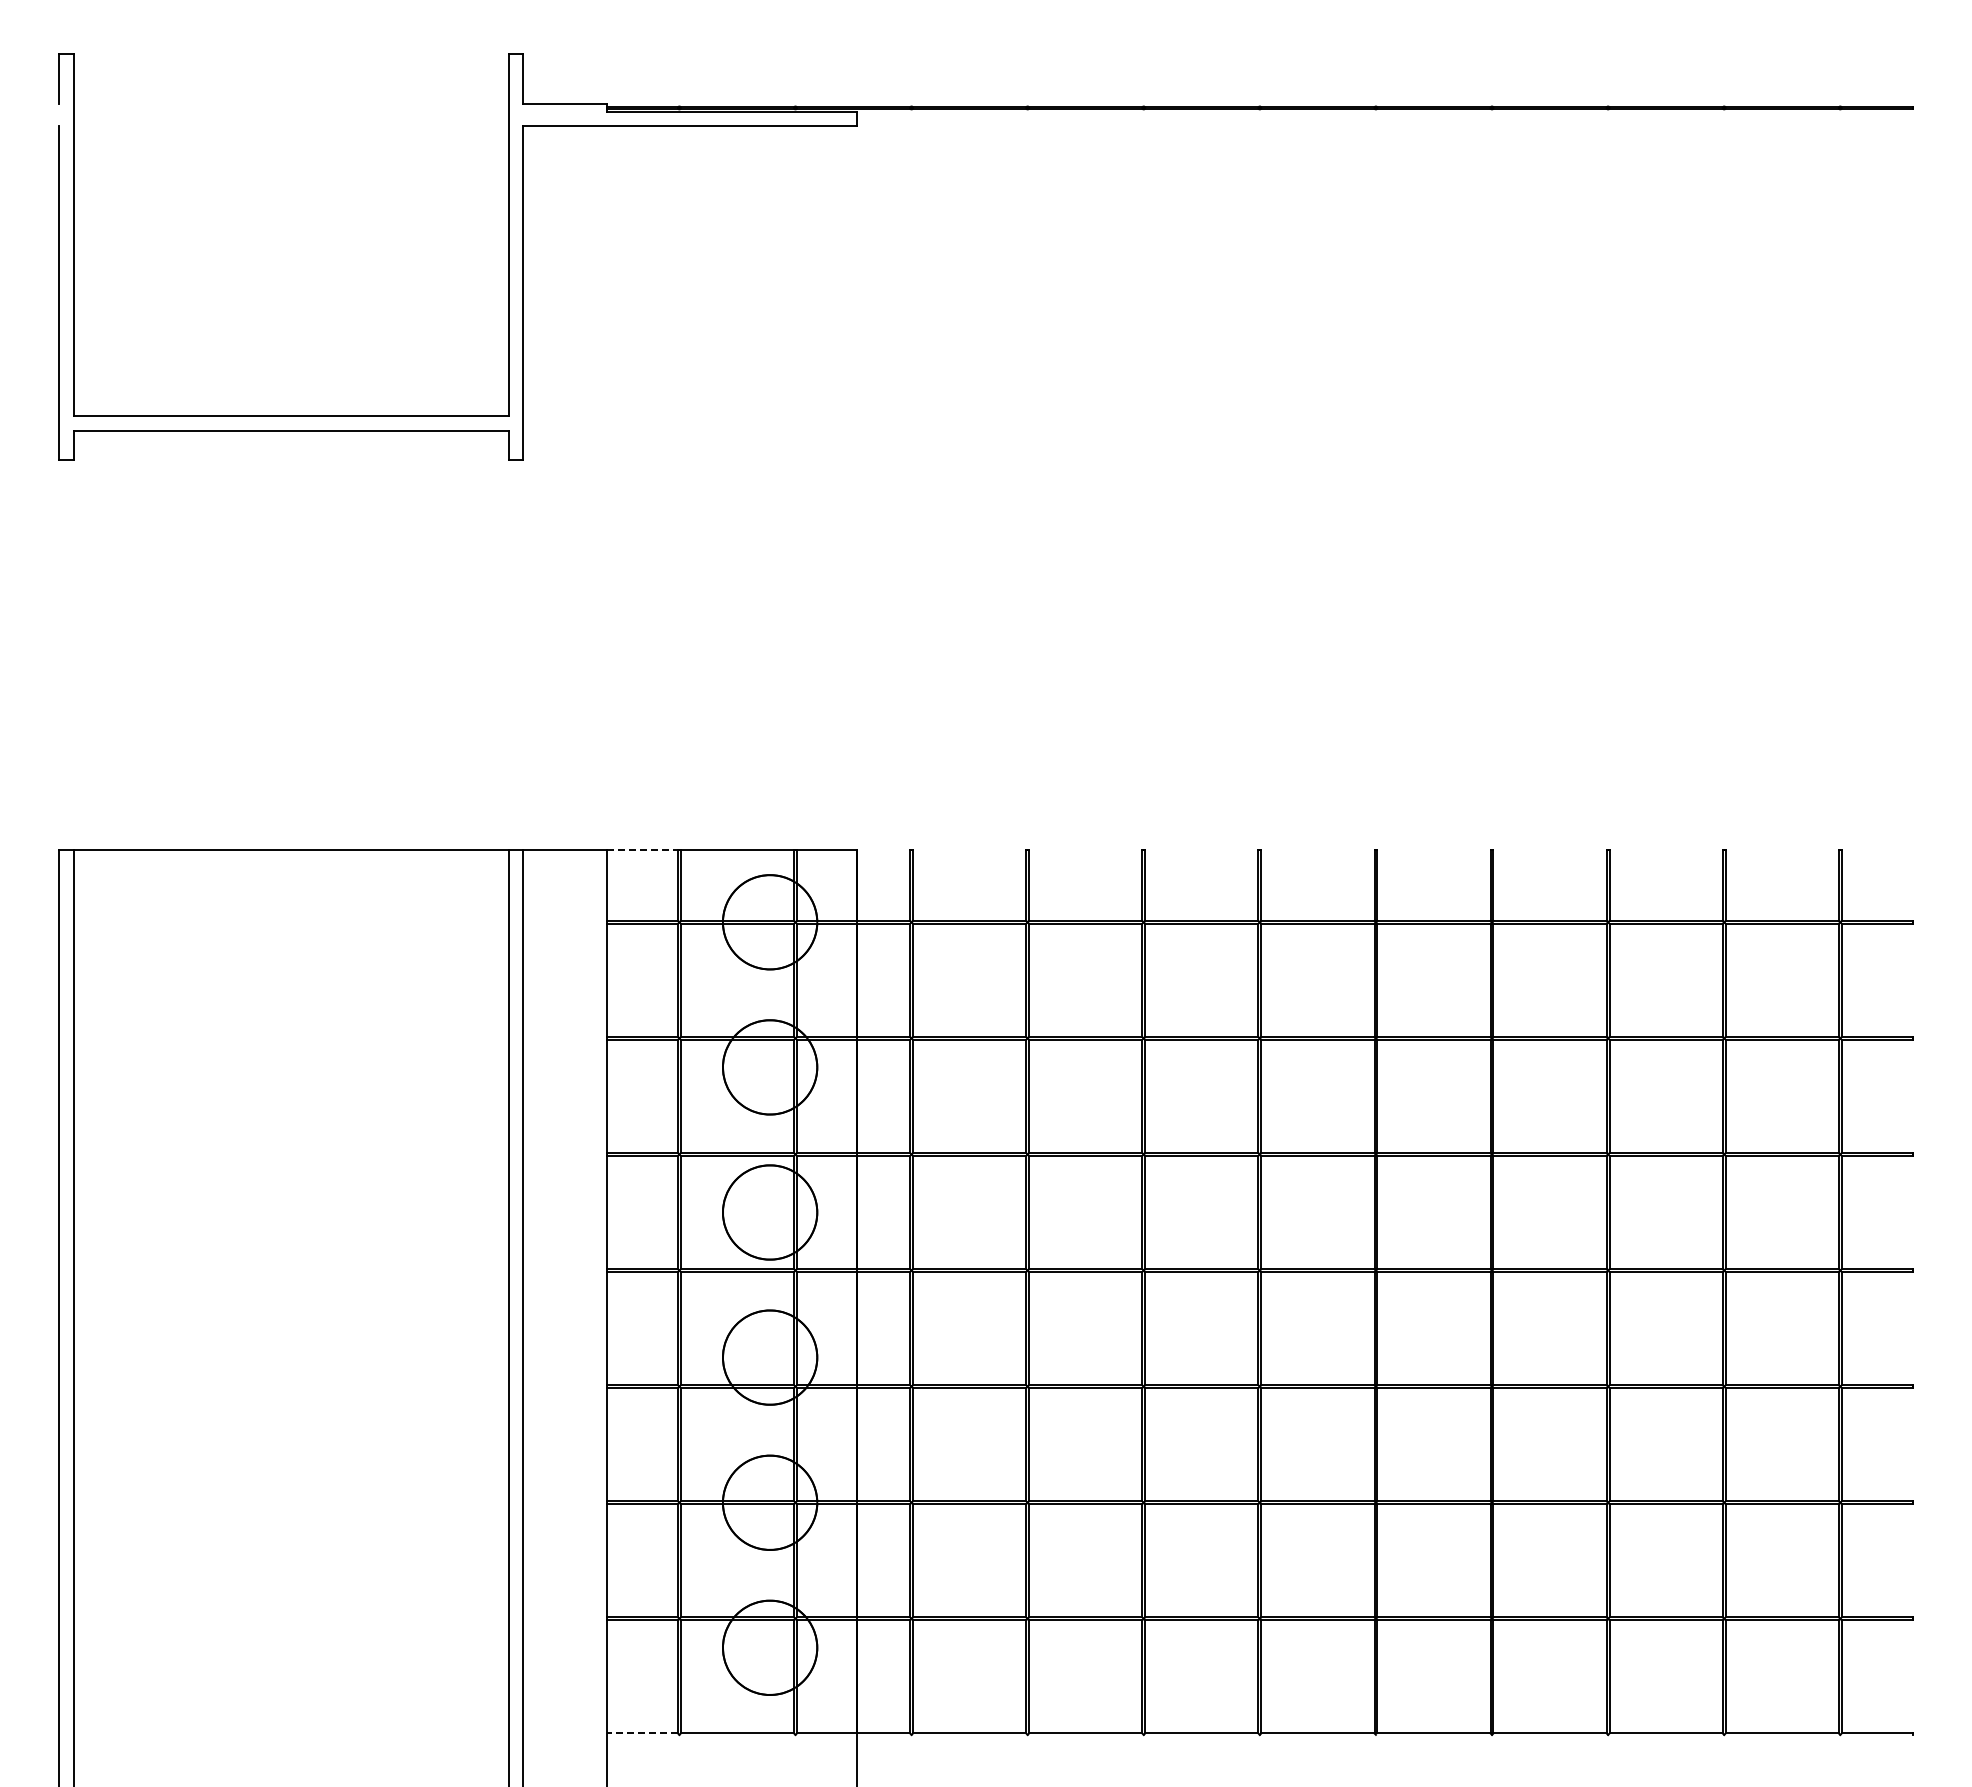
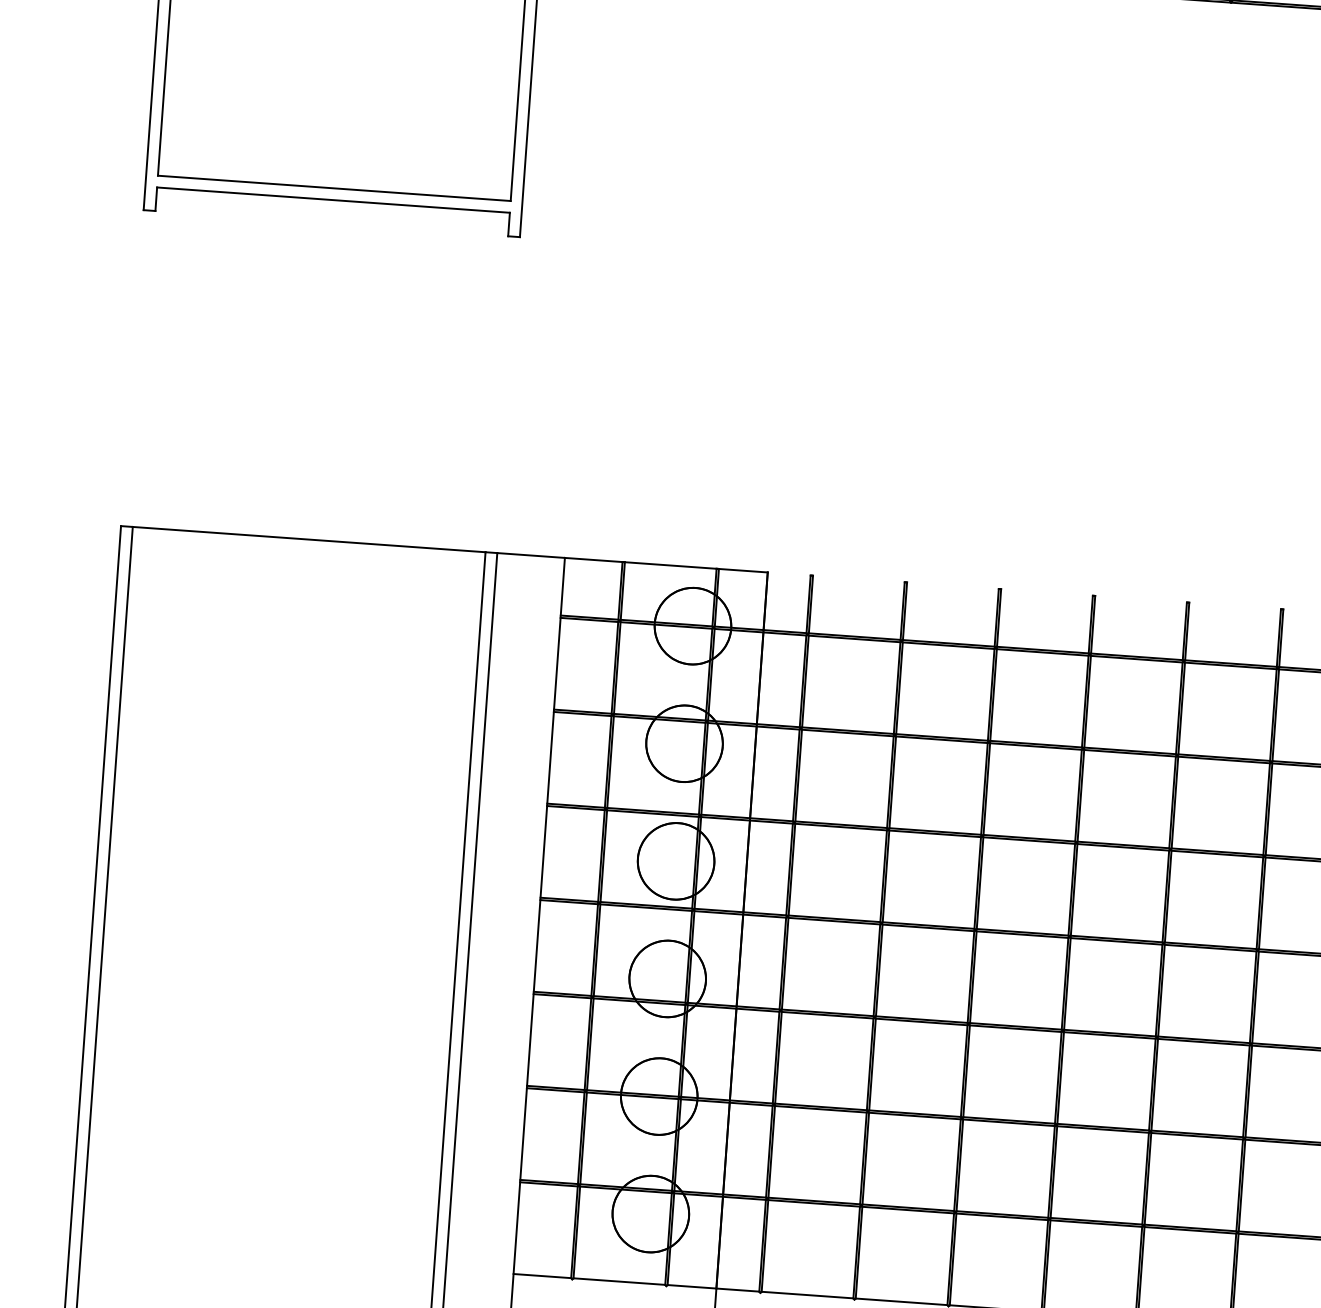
line: (642, 849) -> (593, 559), dashed -> solid
line: (642, 1733) -> (542, 1276), dashed -> solid

